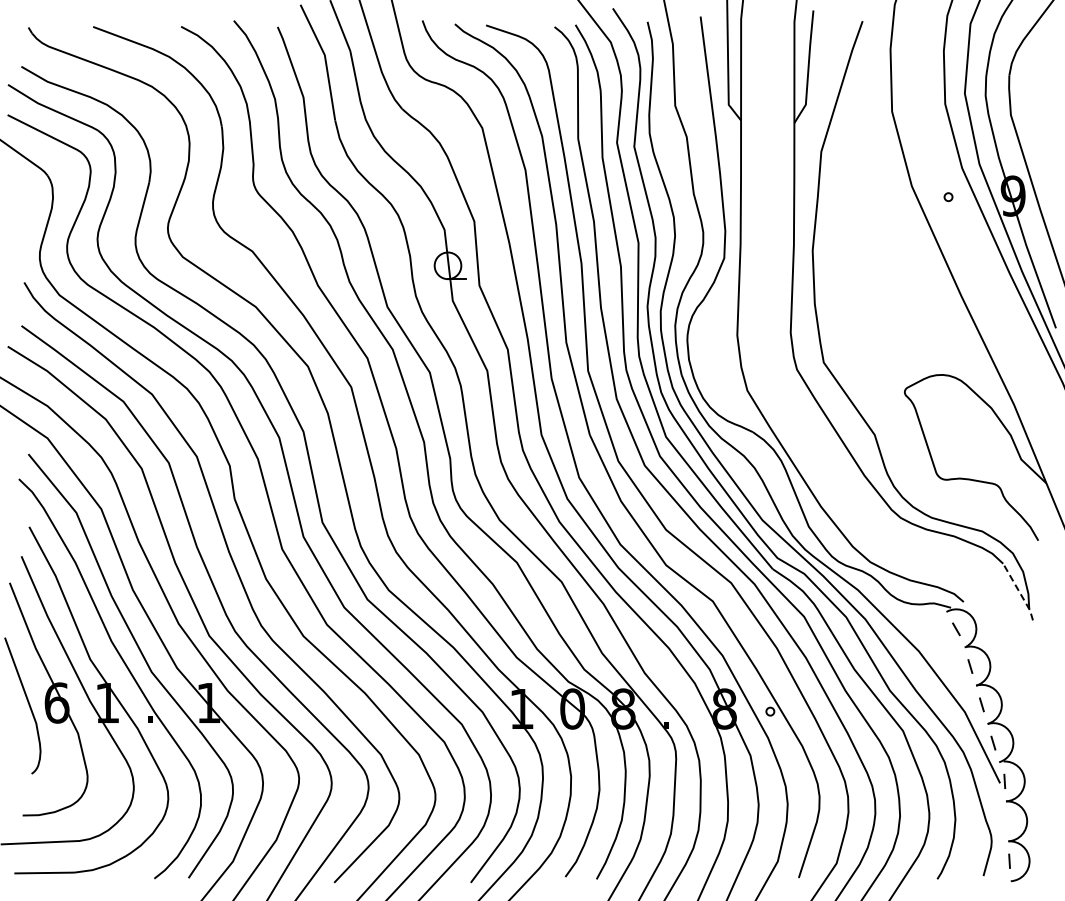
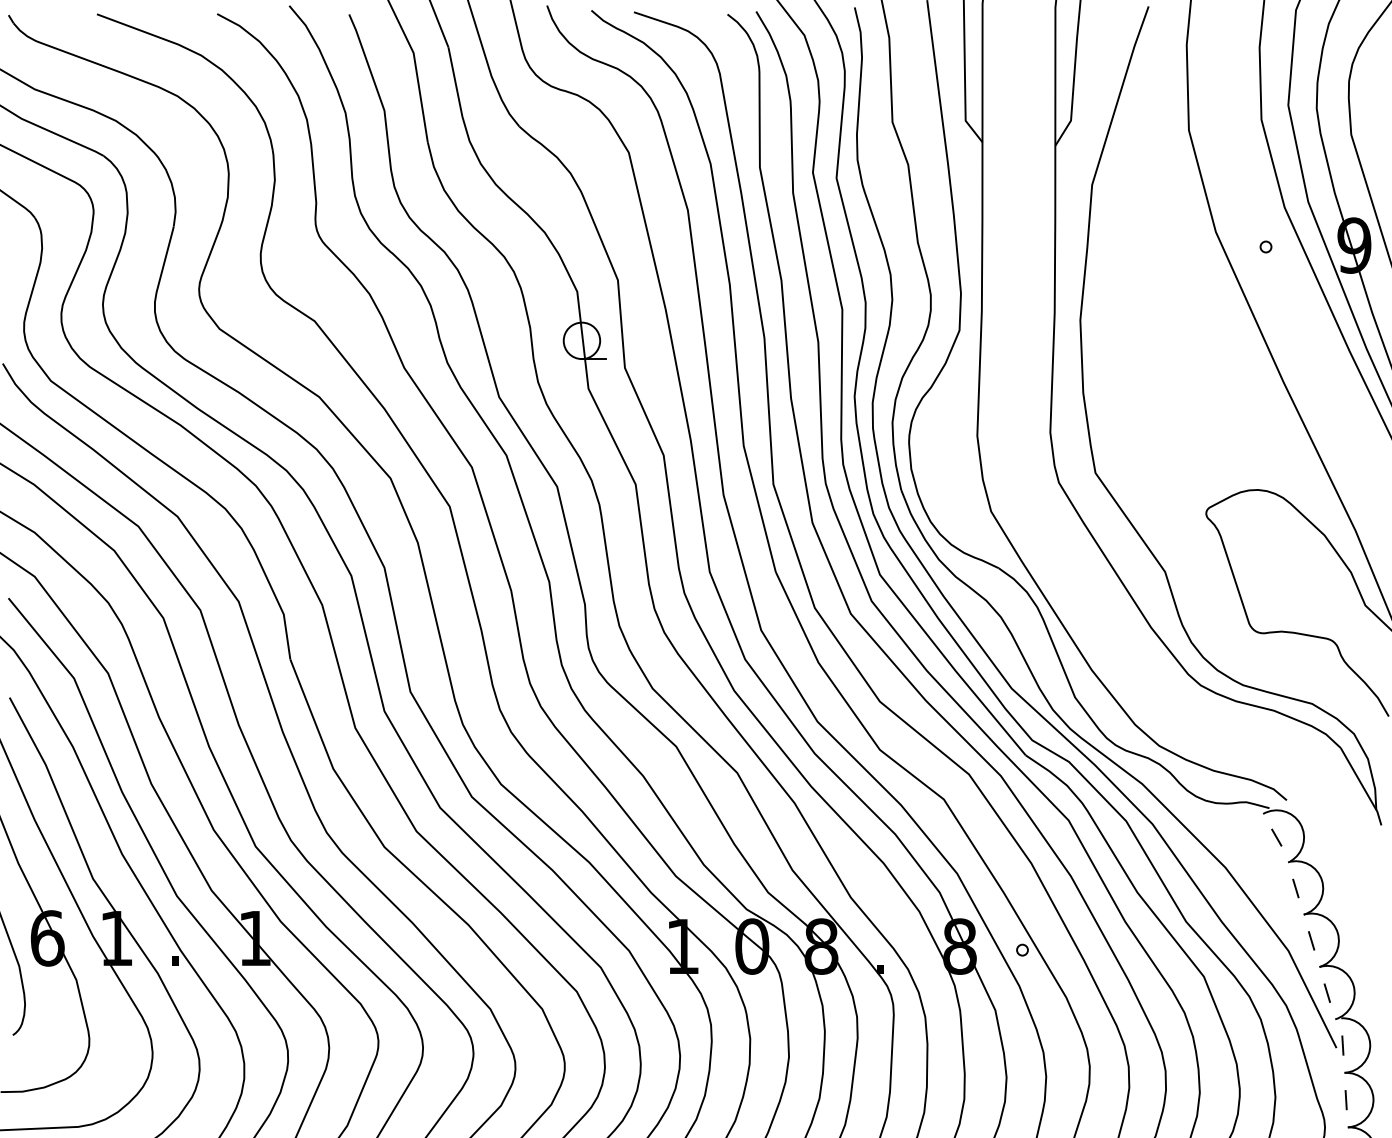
line: (1019, 592) -> (1363, 787), dashed -> solid
line: (1006, 820) -> (1345, 1098), added

